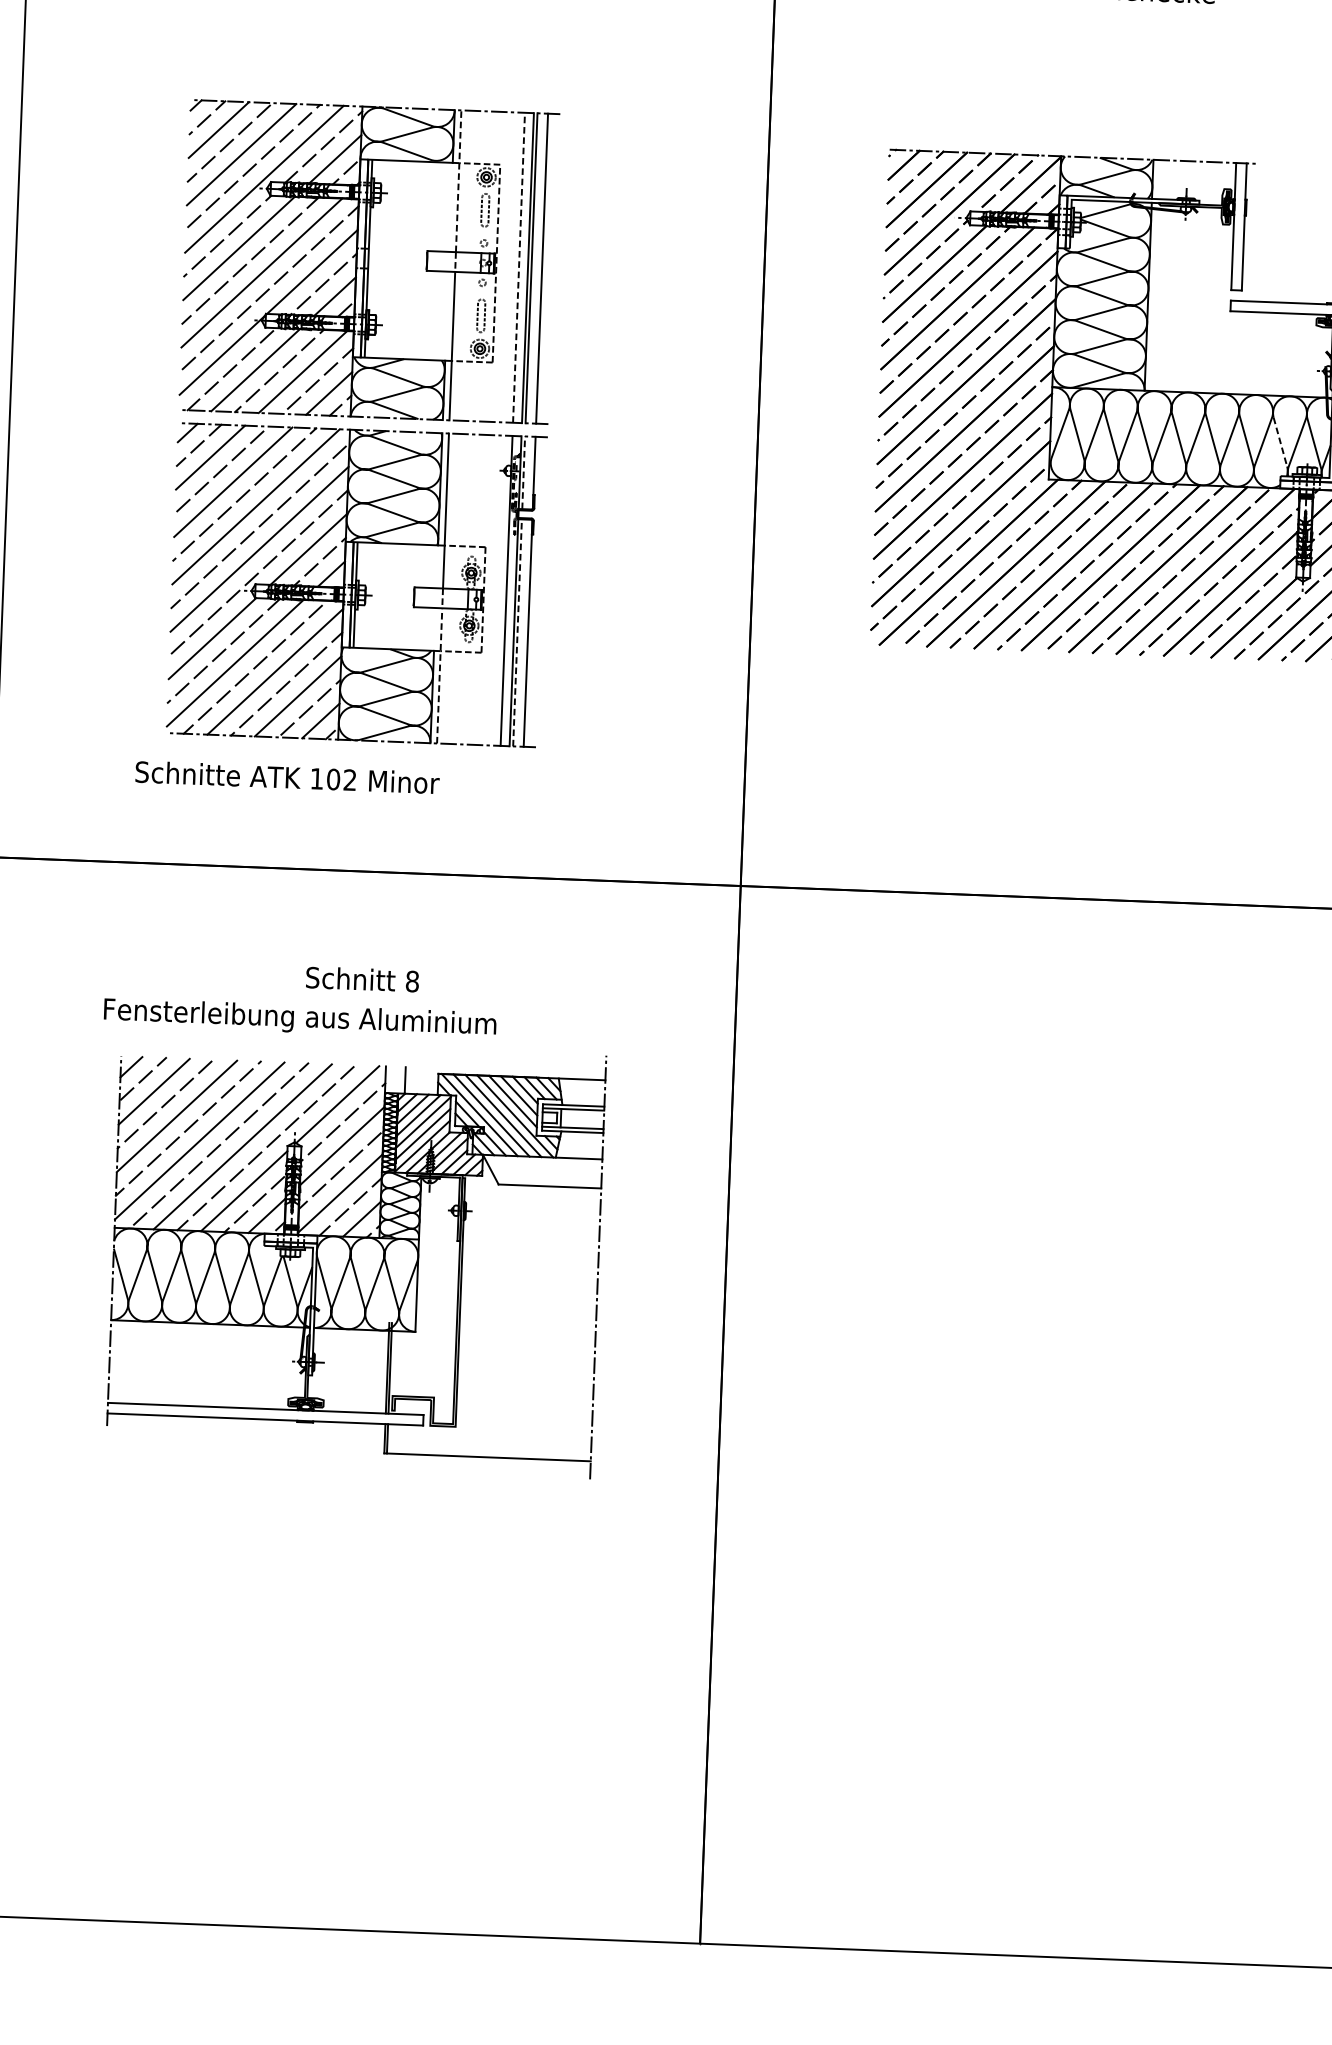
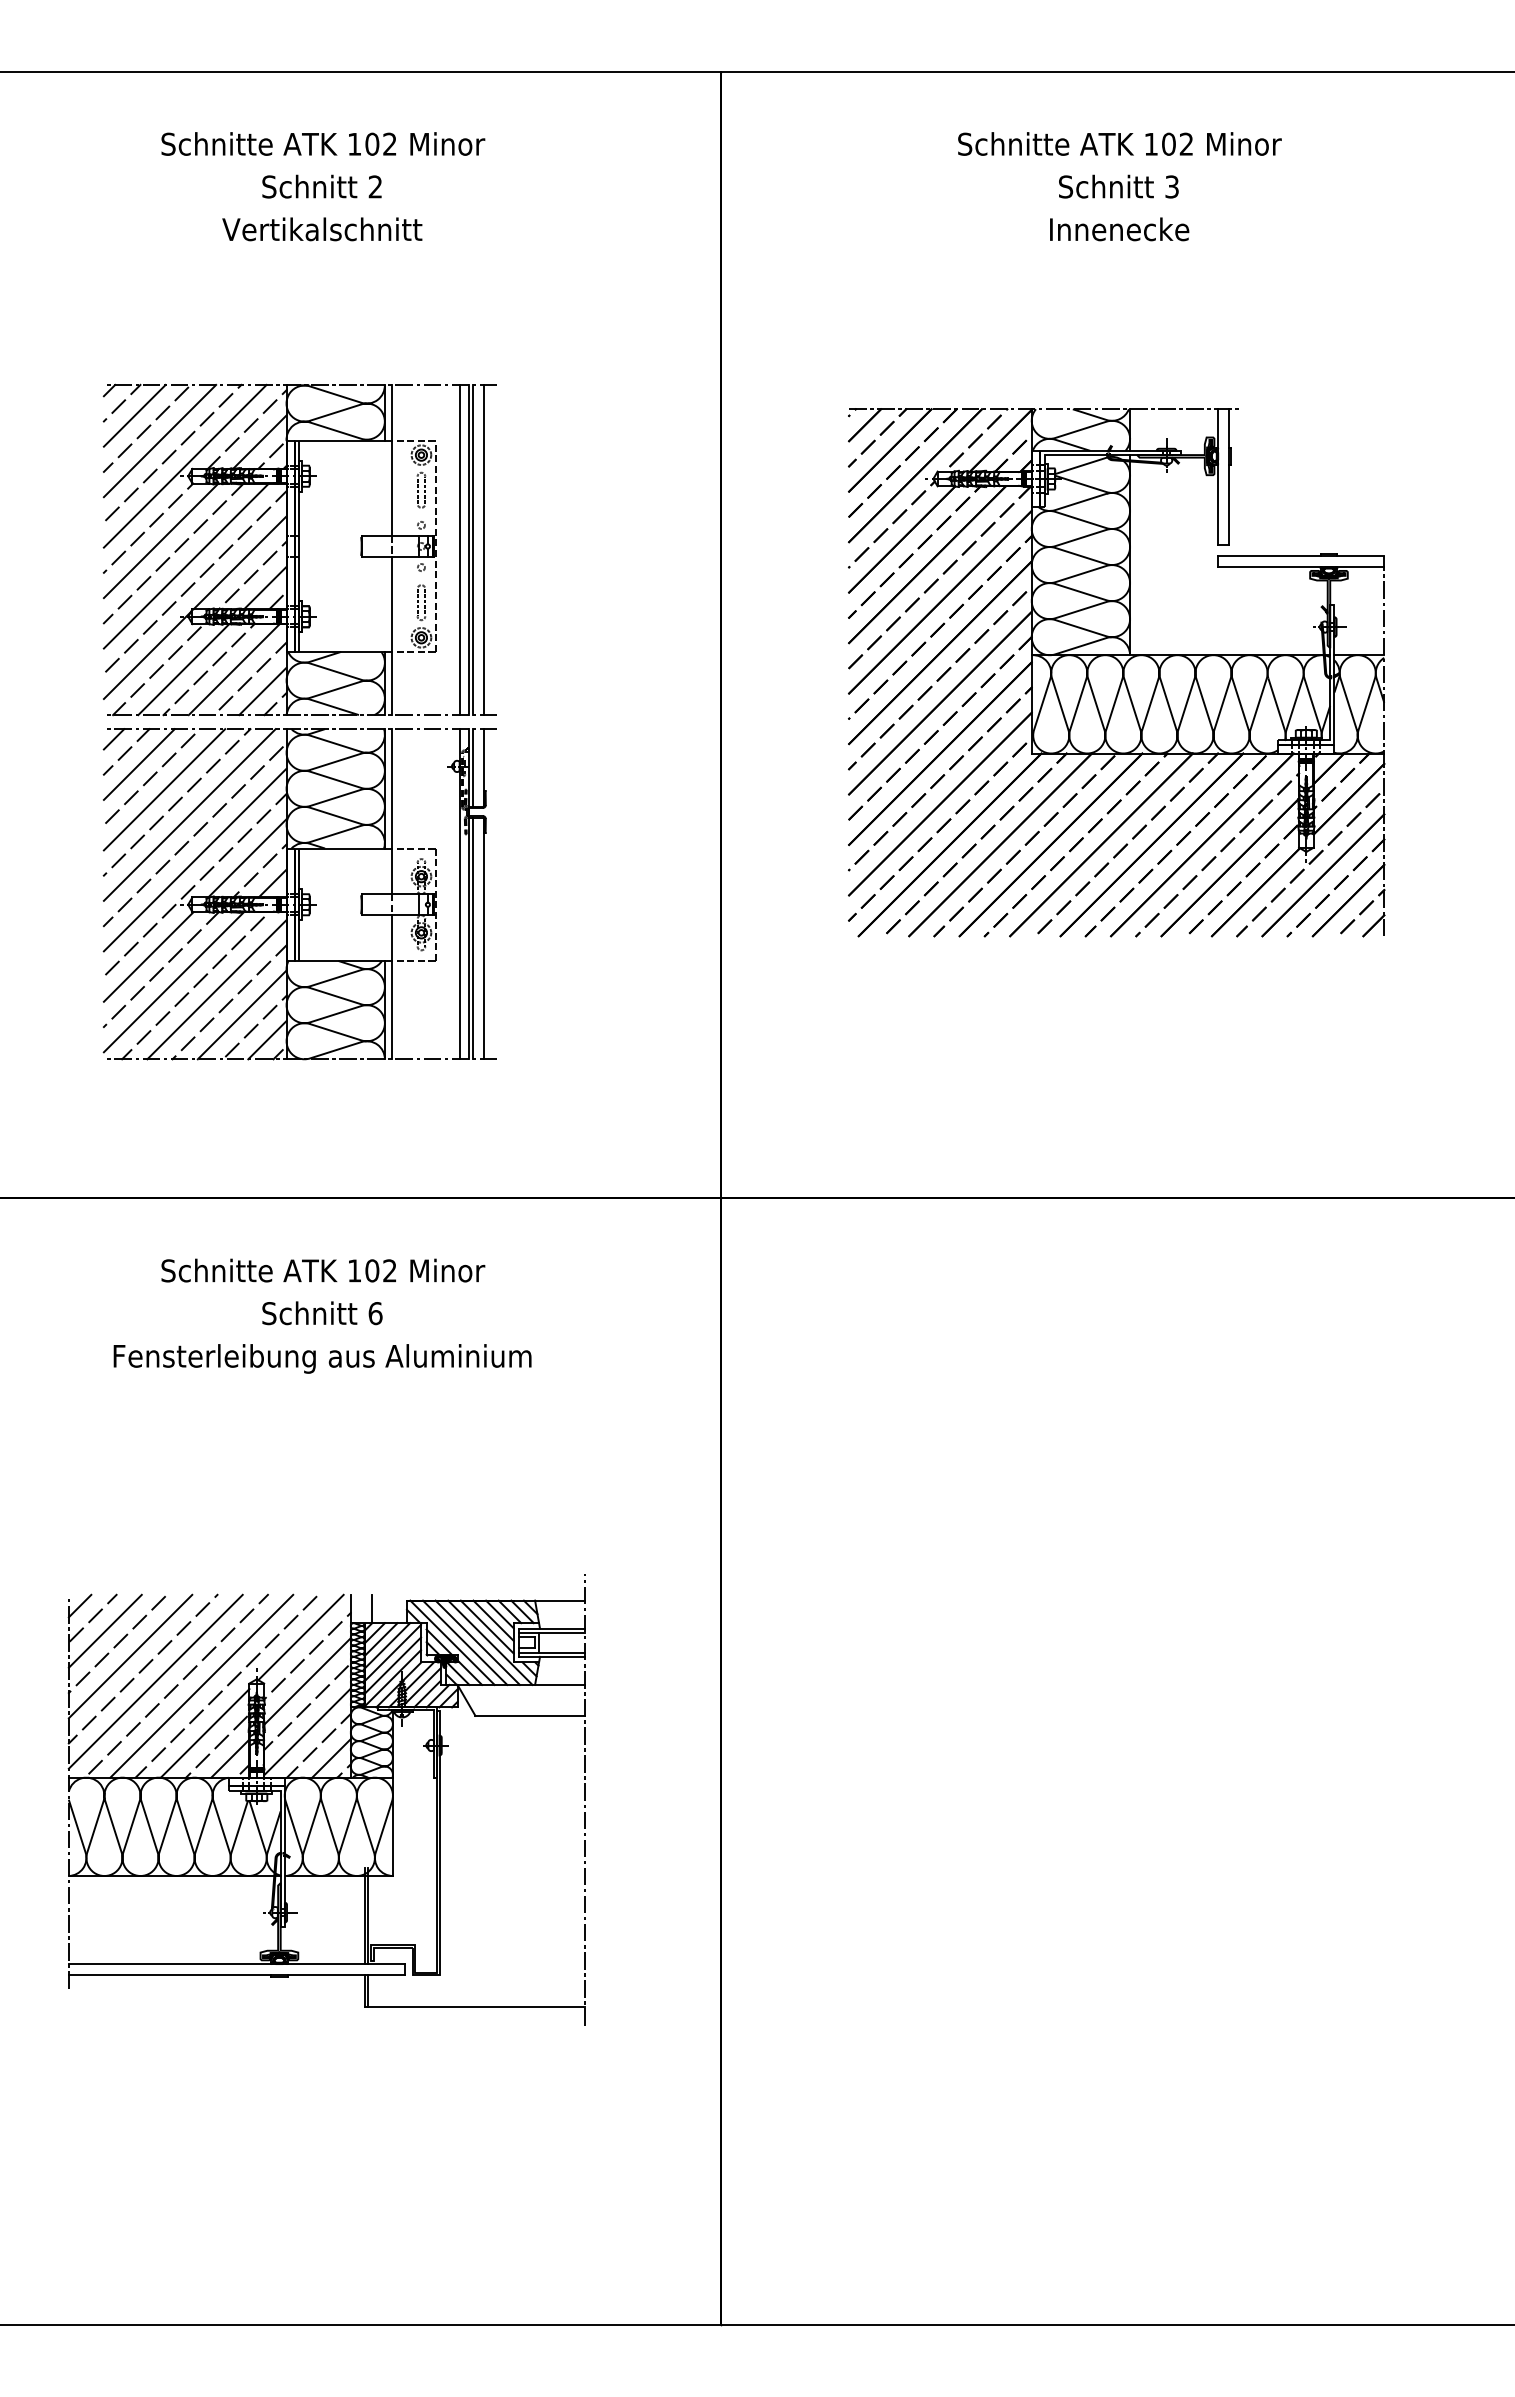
line: (458, 181) -> (391, 460), dashed -> solid
line: (518, 267) -> (459, 549), dashed -> solid
line: (1280, 442) -> (1276, 704), dashed -> solid
line: (524, 472) -> (473, 767), dashed -> solid
line: (517, 633) -> (473, 938), dashed -> solid
line: (439, 675) -> (391, 986), dashed -> solid
text: (287, 777) -> (323, 1270), moved
text: (412, 981) -> (375, 1313), 8 -> 6
text: (300, 1018) -> (322, 1358), moved
part: (355, 1257) -> (326, 1799), moved

